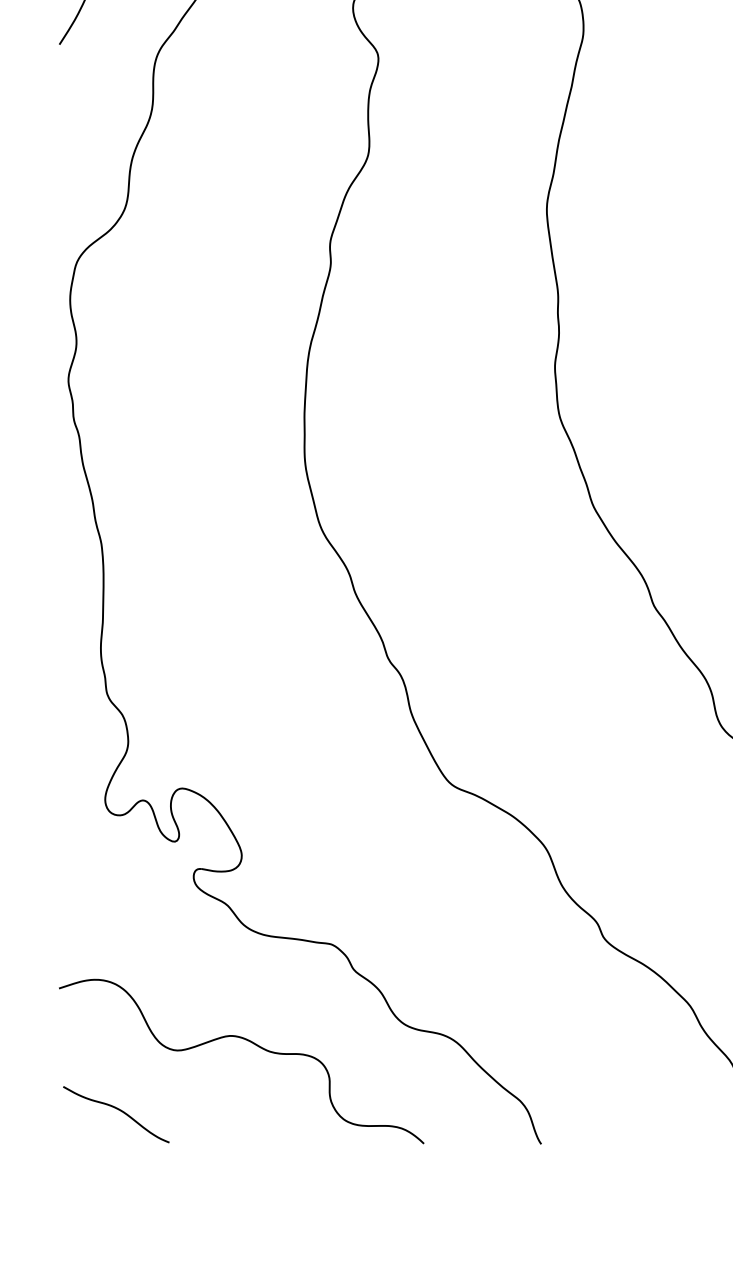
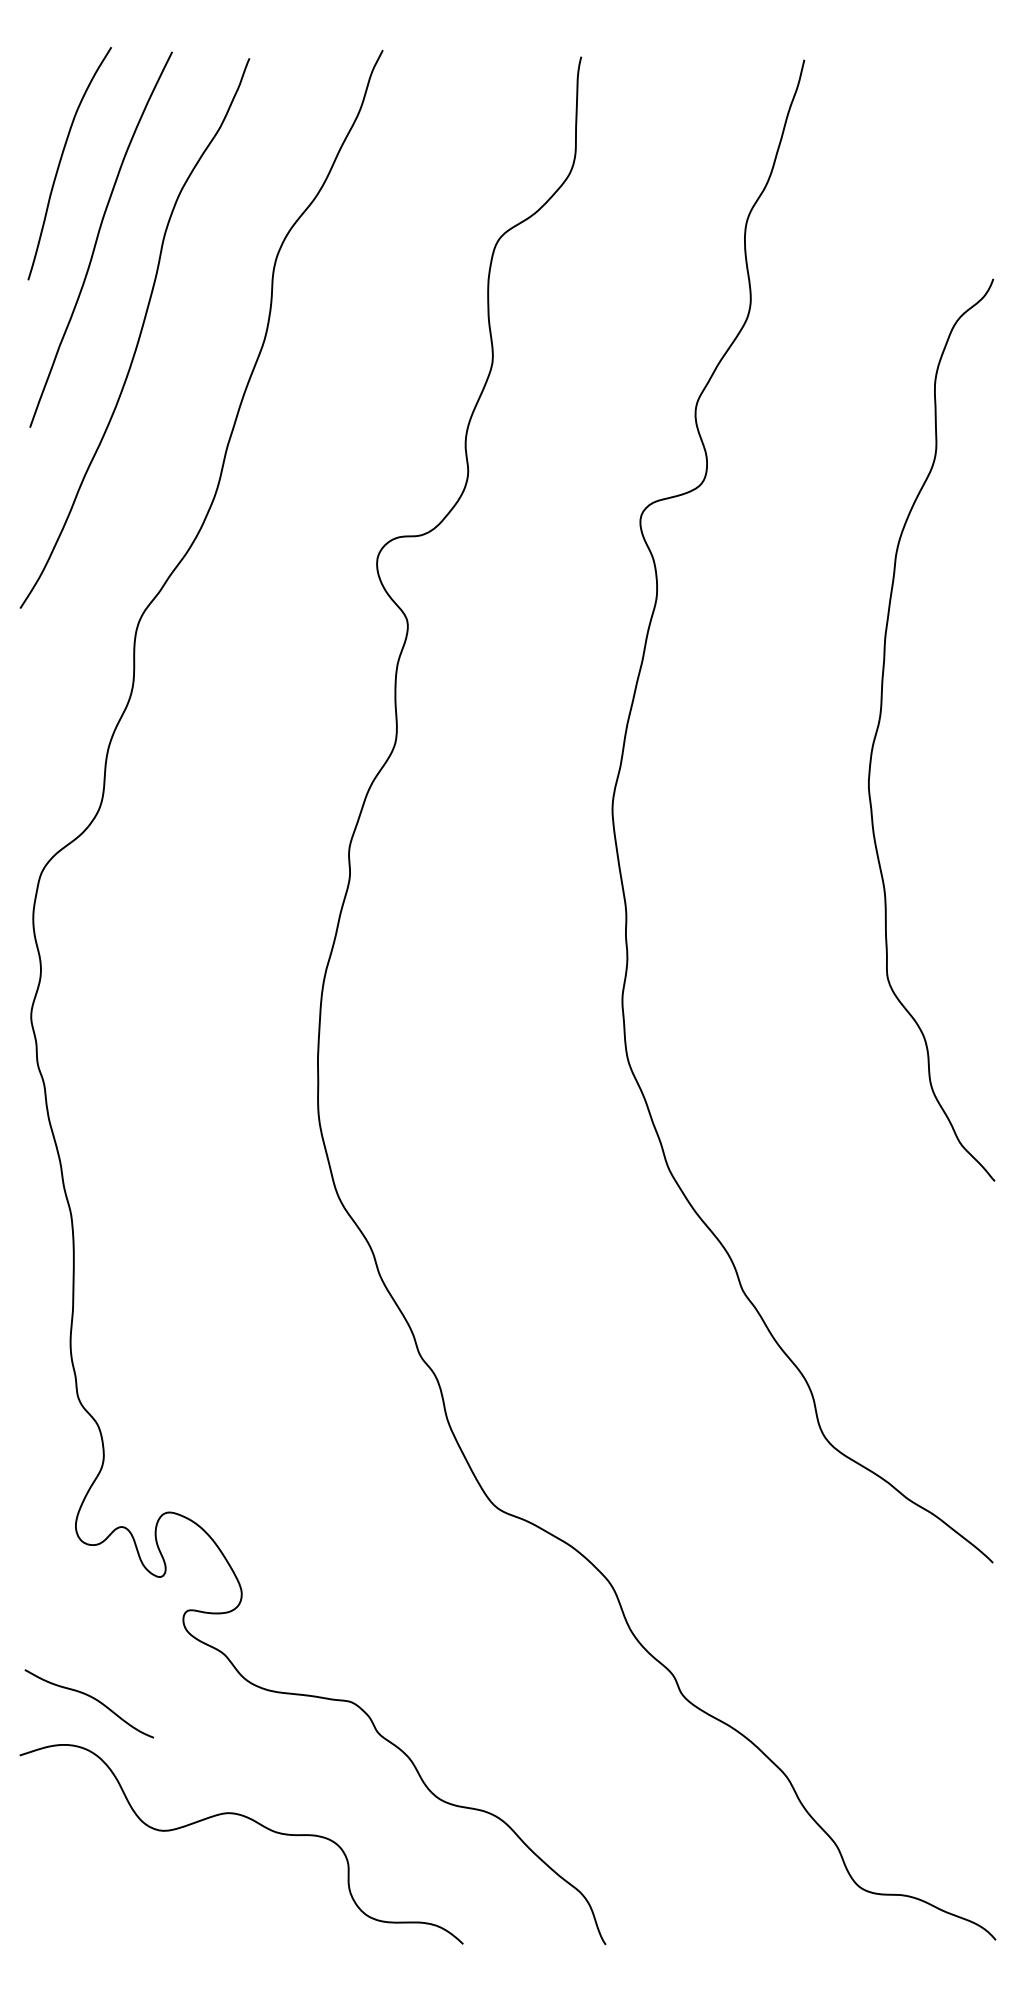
curve: (117, 1109) -> (90, 1697), moved

